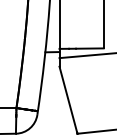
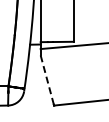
line: (68, 100) -> (47, 80), solid -> dashed

